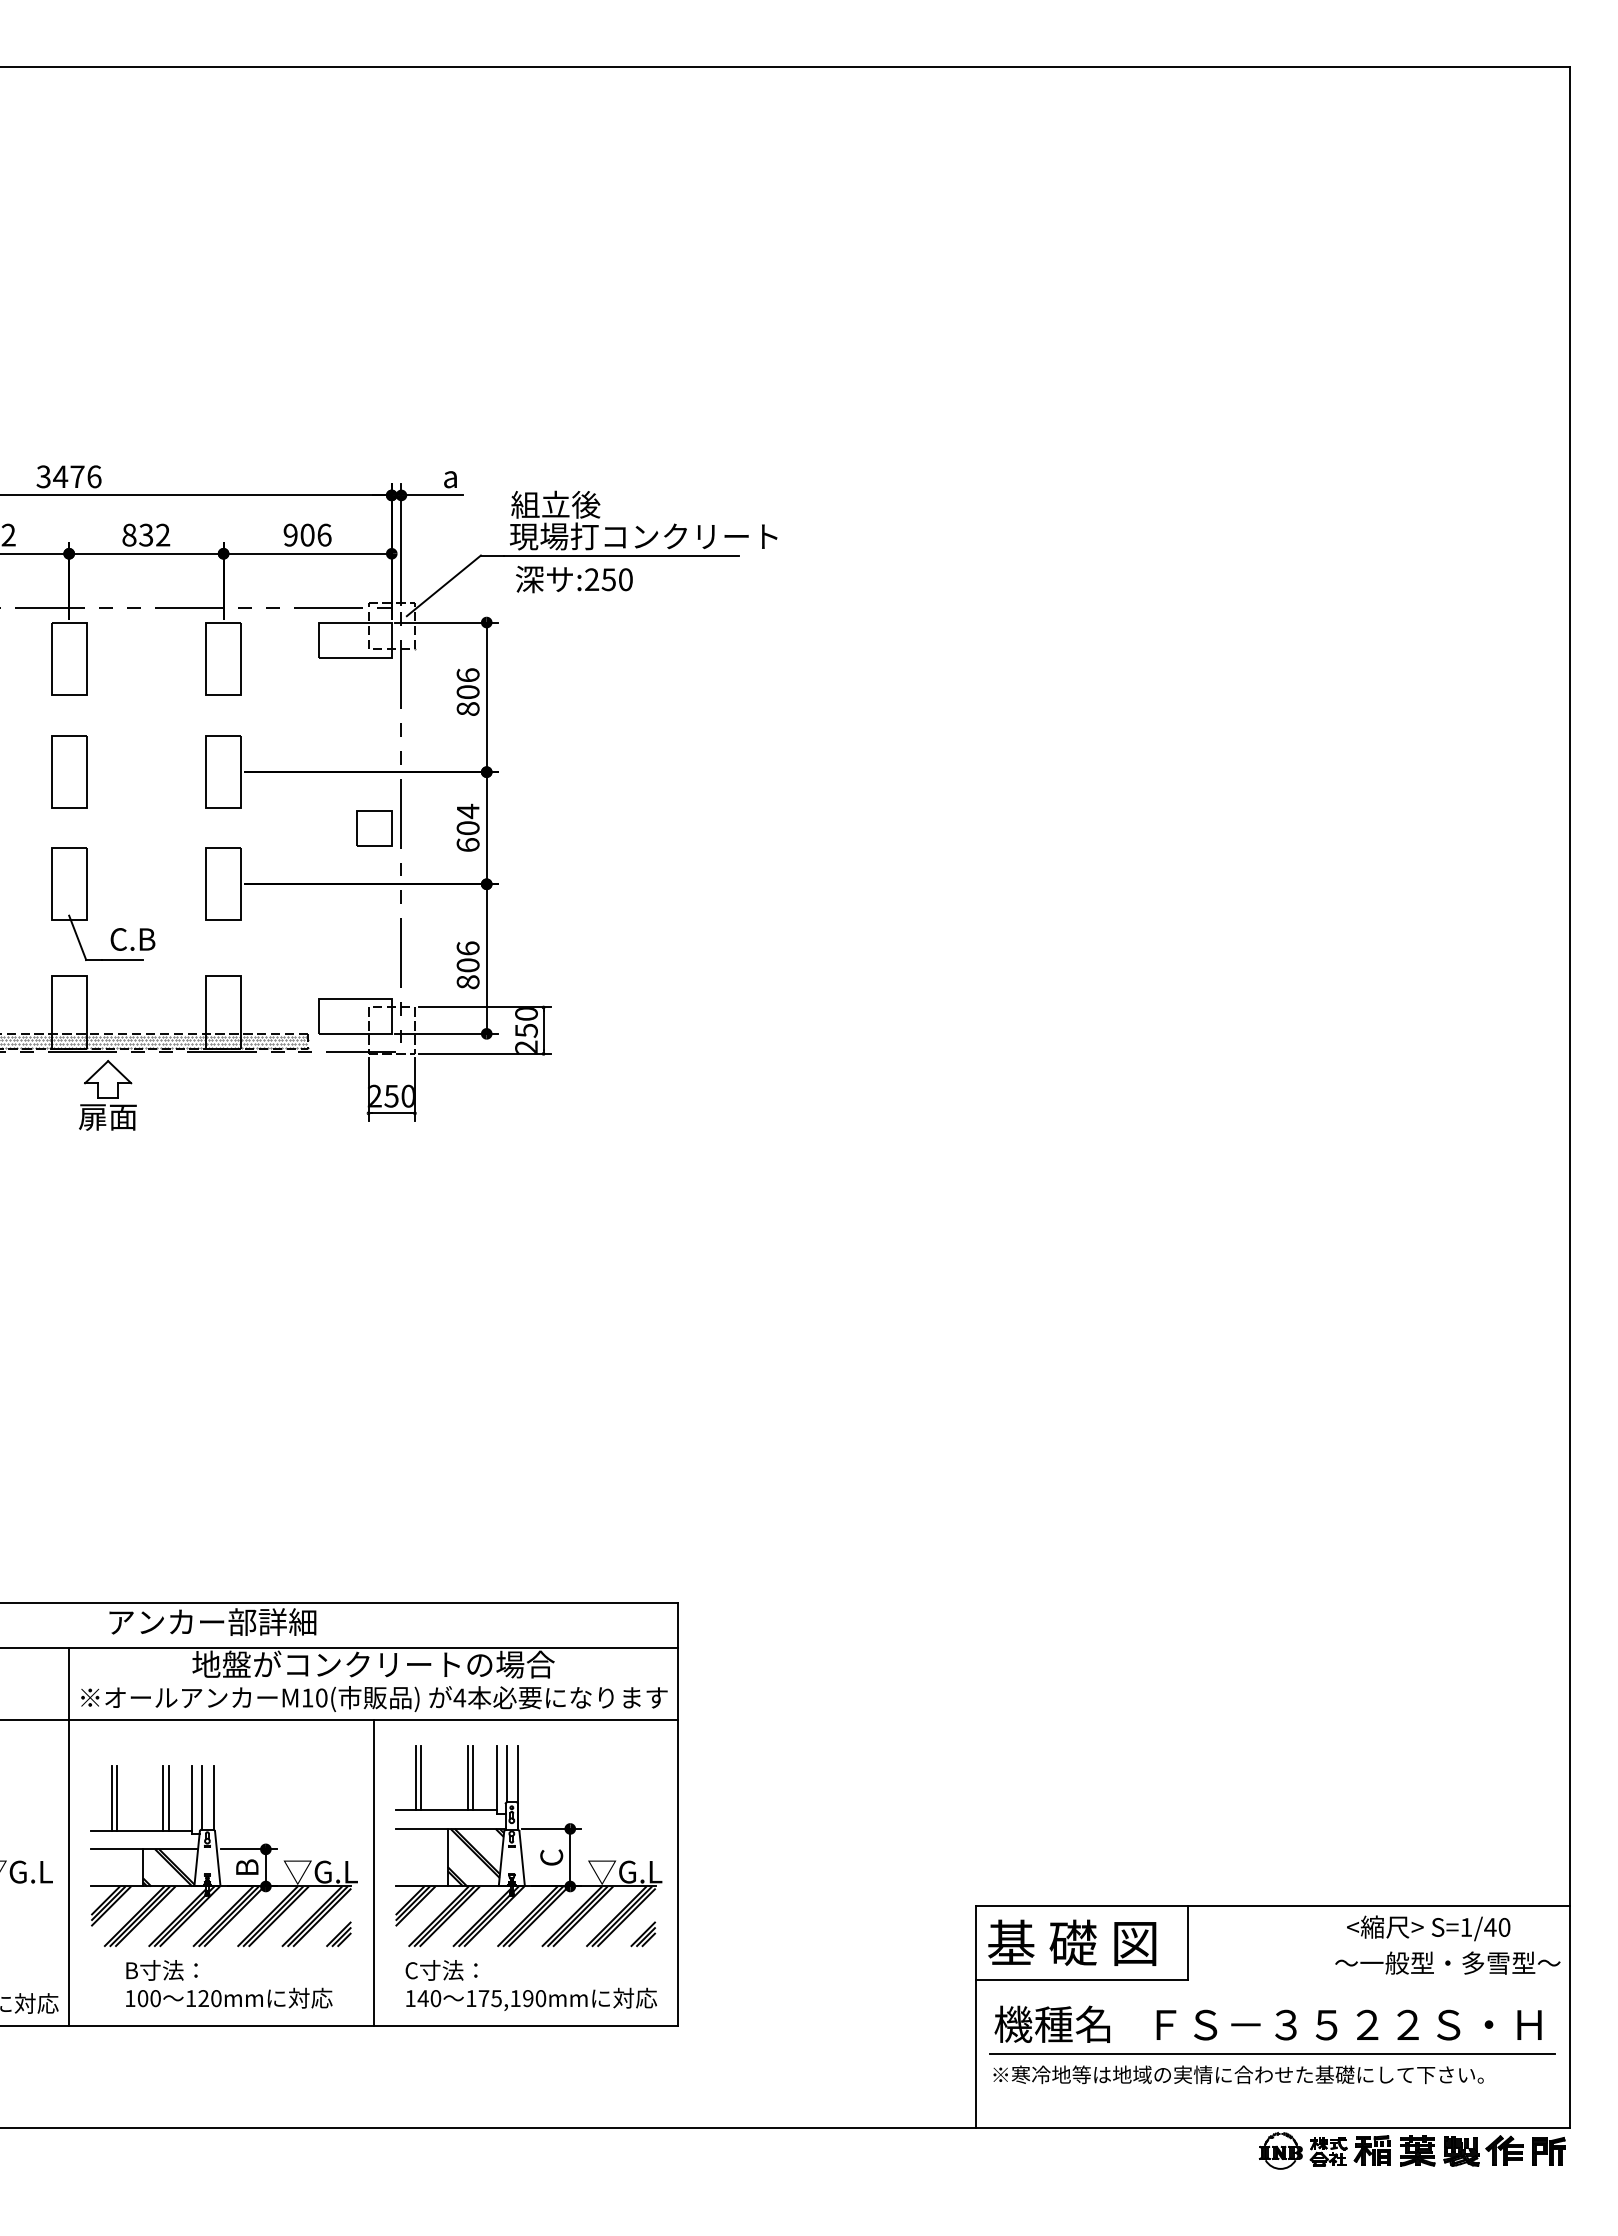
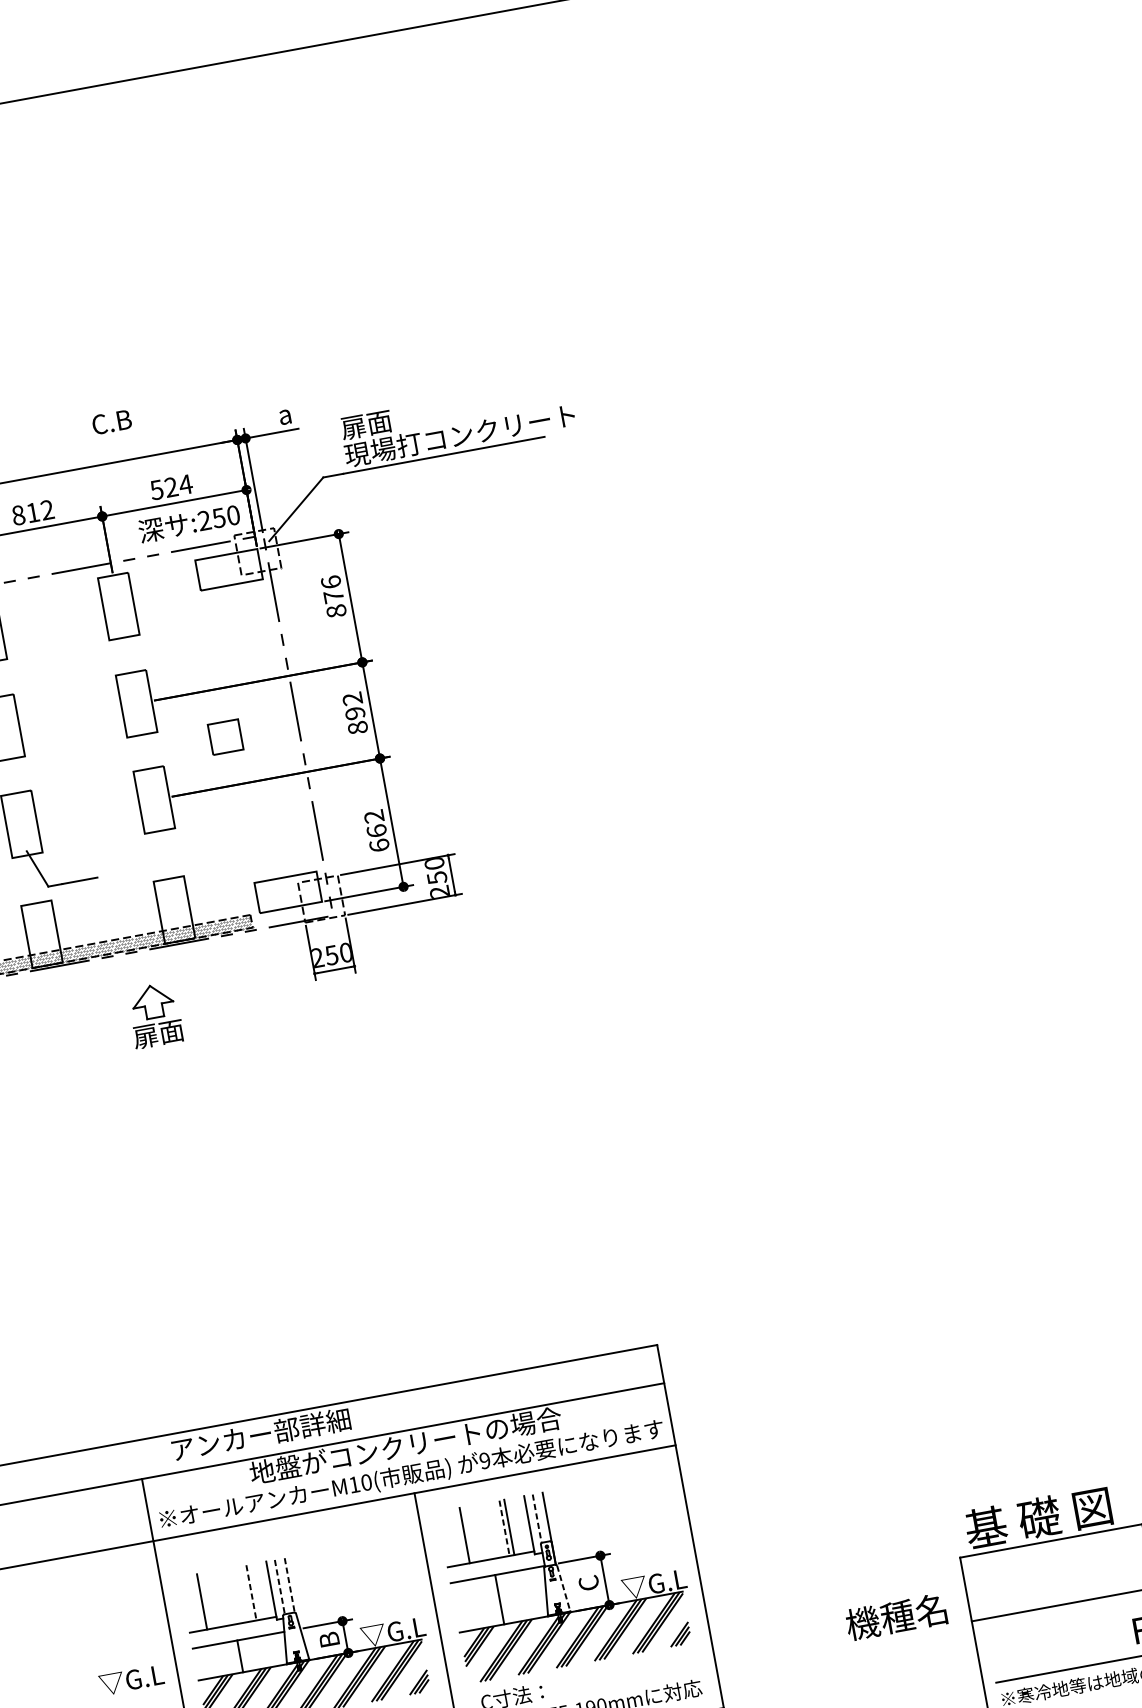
text: (555, 504) -> (379, 421), 組立後 -> 扉面
text: (146, 534) -> (33, 512), 832 -> 812
text: (307, 534) -> (171, 486), 906 -> 524
text: (574, 579) -> (189, 523), moved
text: (467, 692) -> (333, 597), 806 -> 876
text: (467, 827) -> (354, 712), 604 -> 892
part: (374, 828) -> (226, 737), moved
text: (132, 939) -> (111, 422), moved
text: (467, 965) -> (376, 831), 806 -> 662
part: (107, 1095) -> (154, 1015), moved
text: (459, 1697) -> (484, 1460), 4 -> 9
line: (506, 1774) -> (537, 1519), solid -> dashed
line: (415, 1777) -> (459, 1535), removed
line: (467, 1778) -> (504, 1528), solid -> dashed
line: (117, 1798) -> (207, 1600), removed
line: (163, 1798) -> (246, 1593), removed
line: (202, 1798) -> (280, 1587), solid -> dashed
line: (213, 1798) -> (289, 1585), solid -> dashed
line: (169, 1799) -> (251, 1593), solid -> dashed
hatch: (475, 1857) -> (523, 1595), removed
line: (522, 1858) -> (564, 1588), solid -> dashed
hatch: (168, 1867) -> (261, 1652), removed
text: (1072, 1942) -> (1038, 1517), moved
text: (1051, 2023) -> (895, 1616), moved

